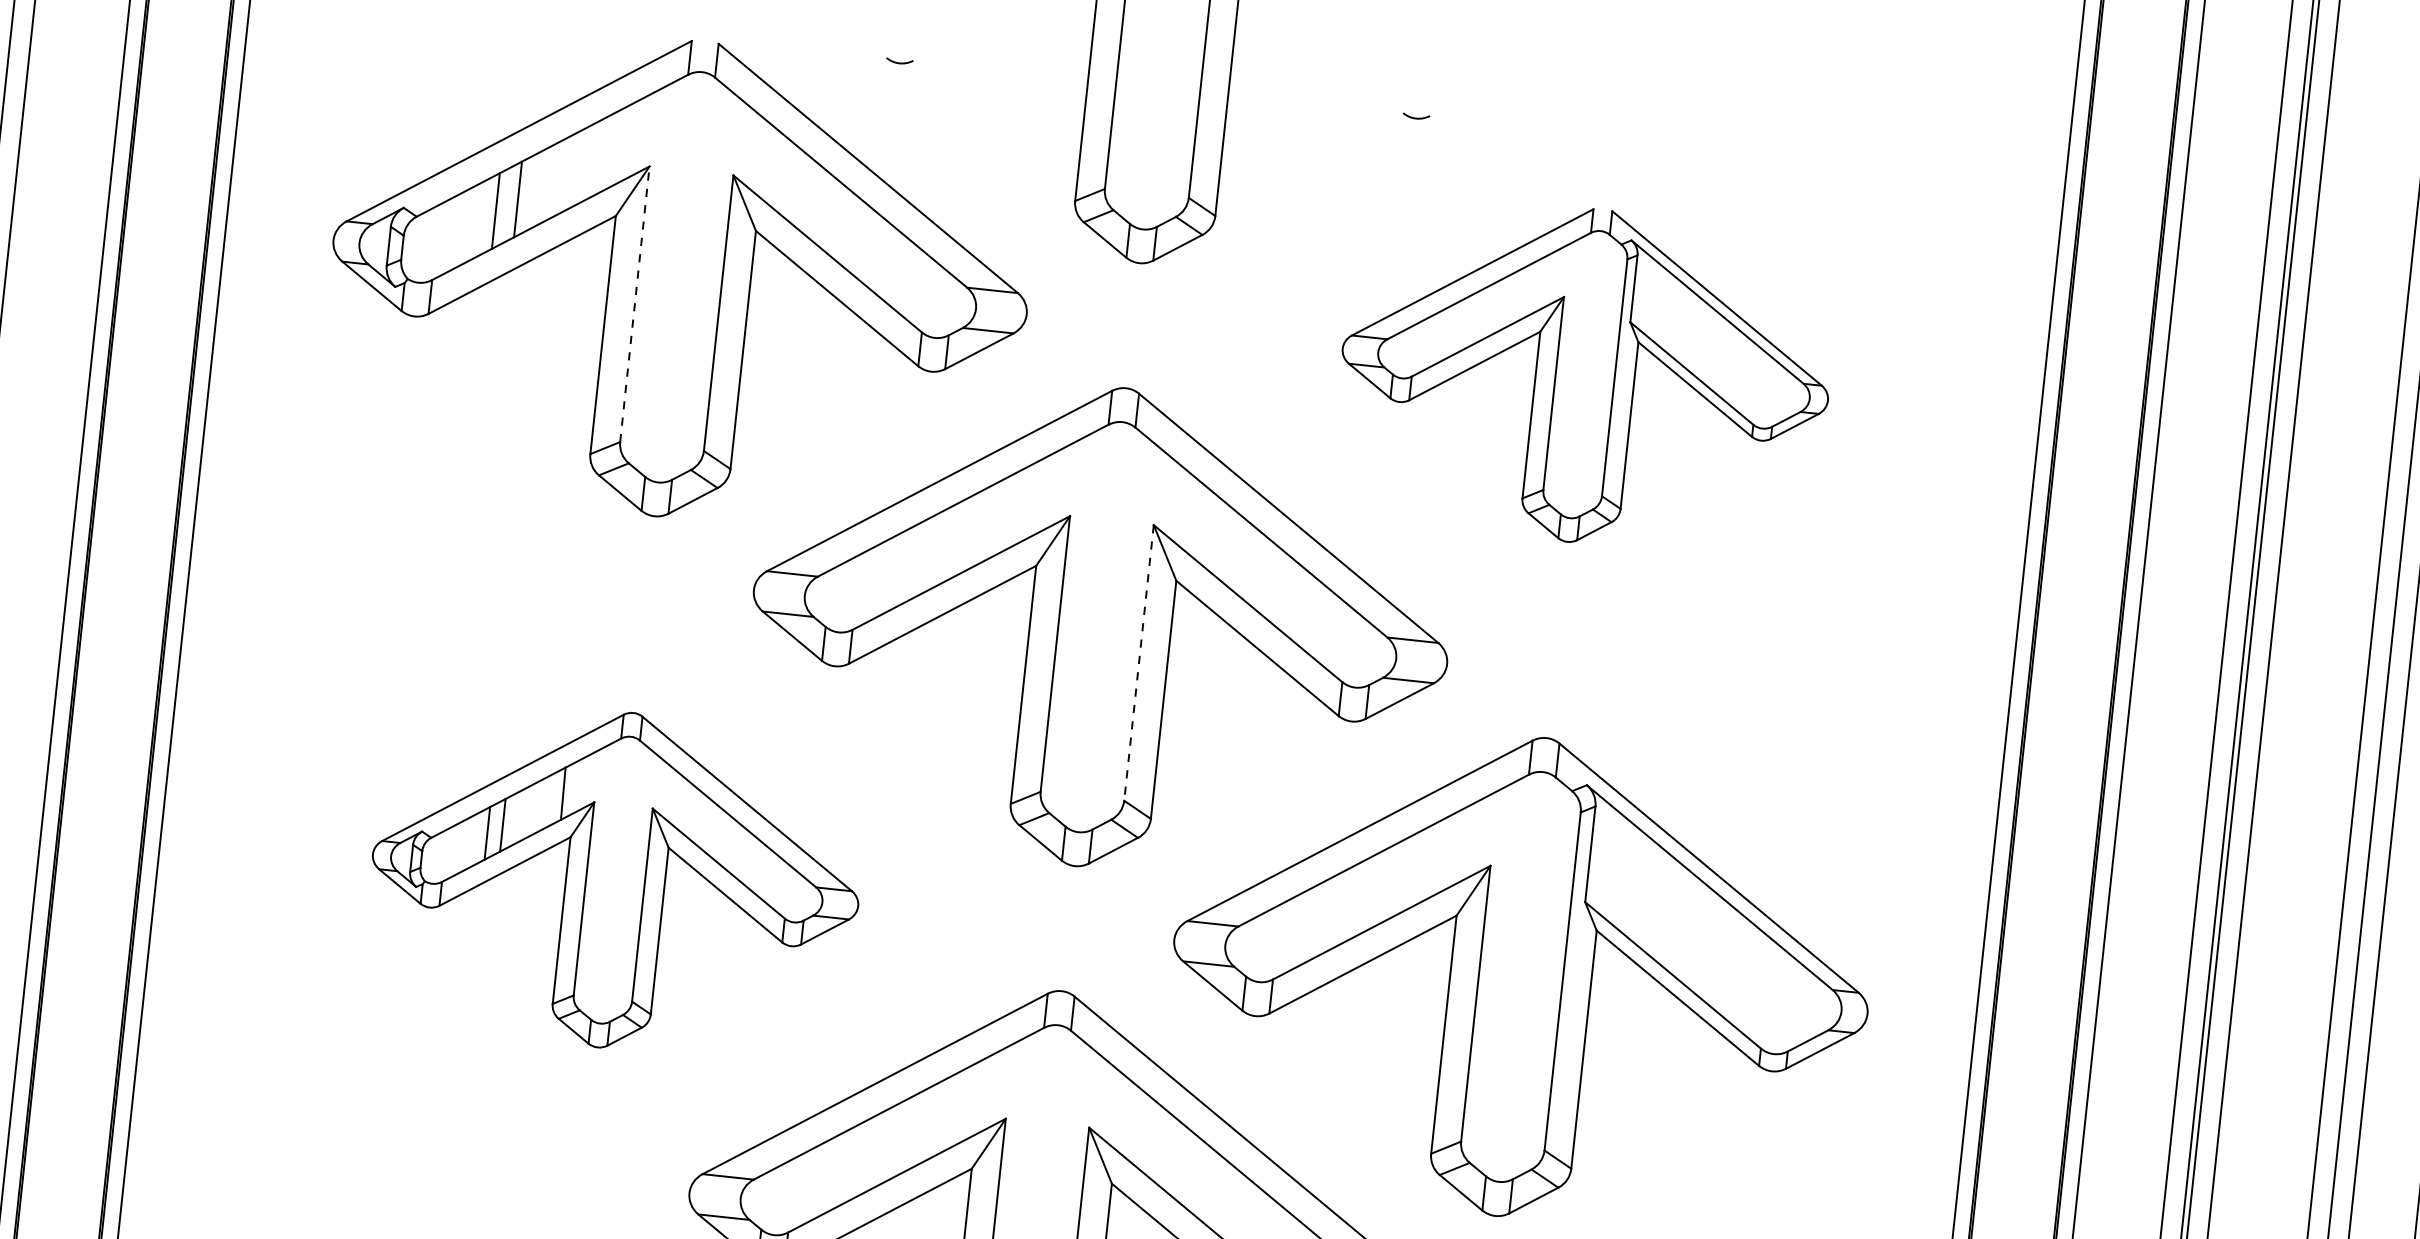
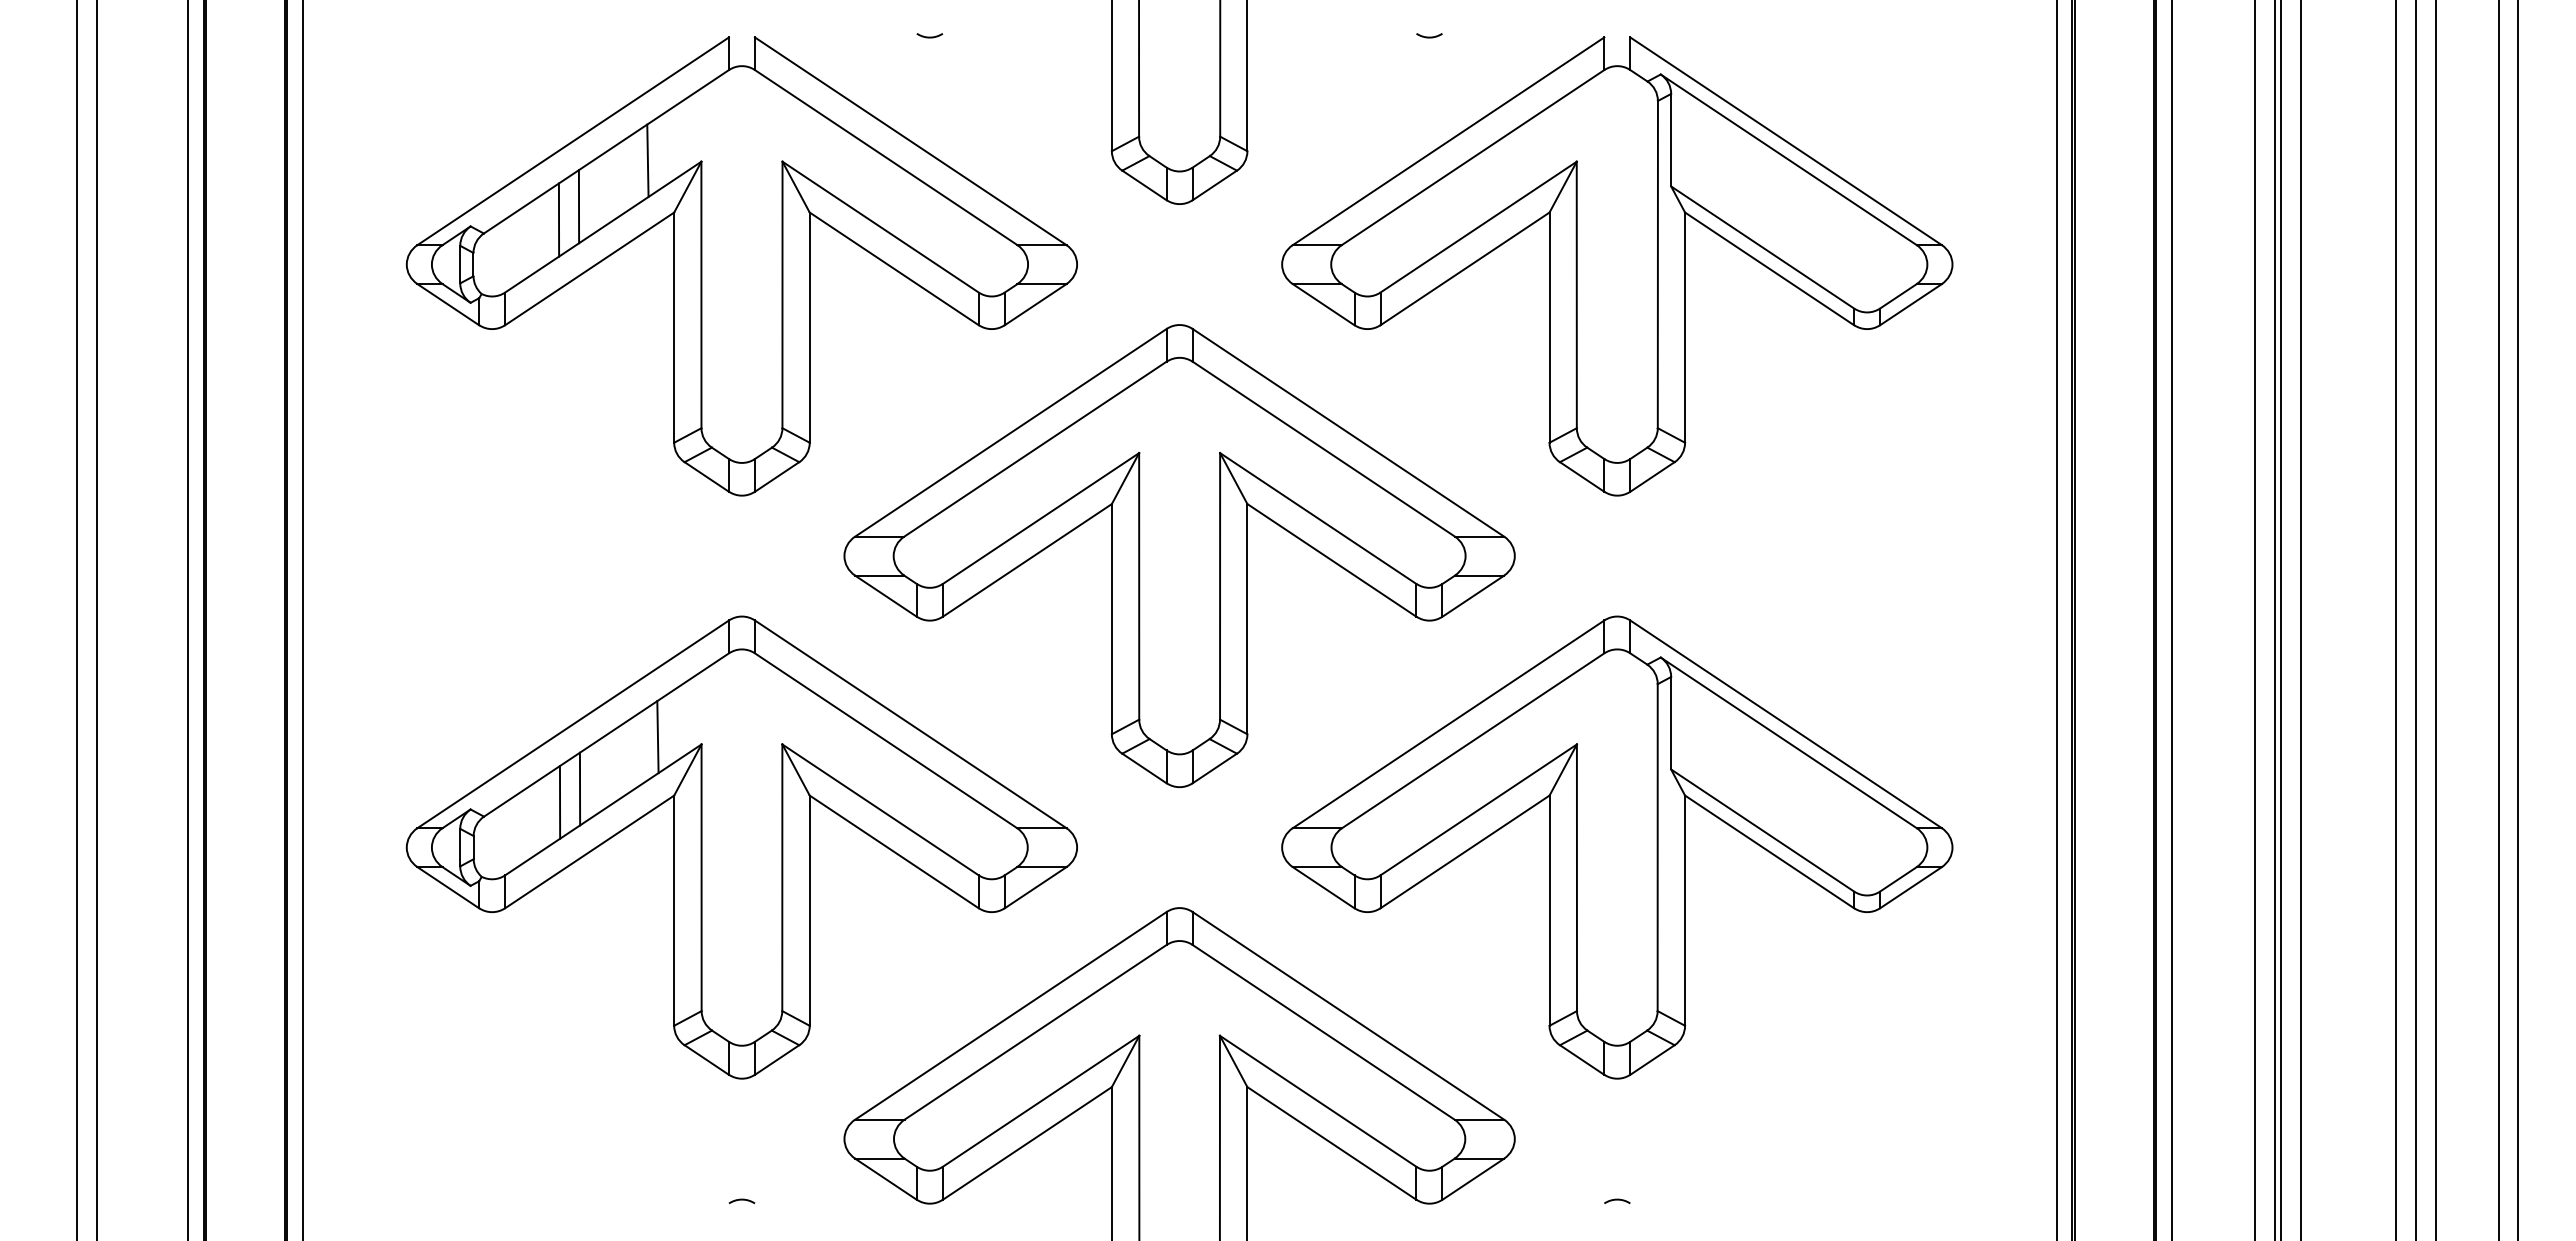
line: (593, 159) -> (647, 160), added
line: (634, 303) -> (701, 294), dashed -> solid
part: (1585, 376) -> (1617, 266), size x1.43
line: (1139, 663) -> (1220, 586), dashed -> solid
part: (615, 880) -> (741, 847), size x1.43

